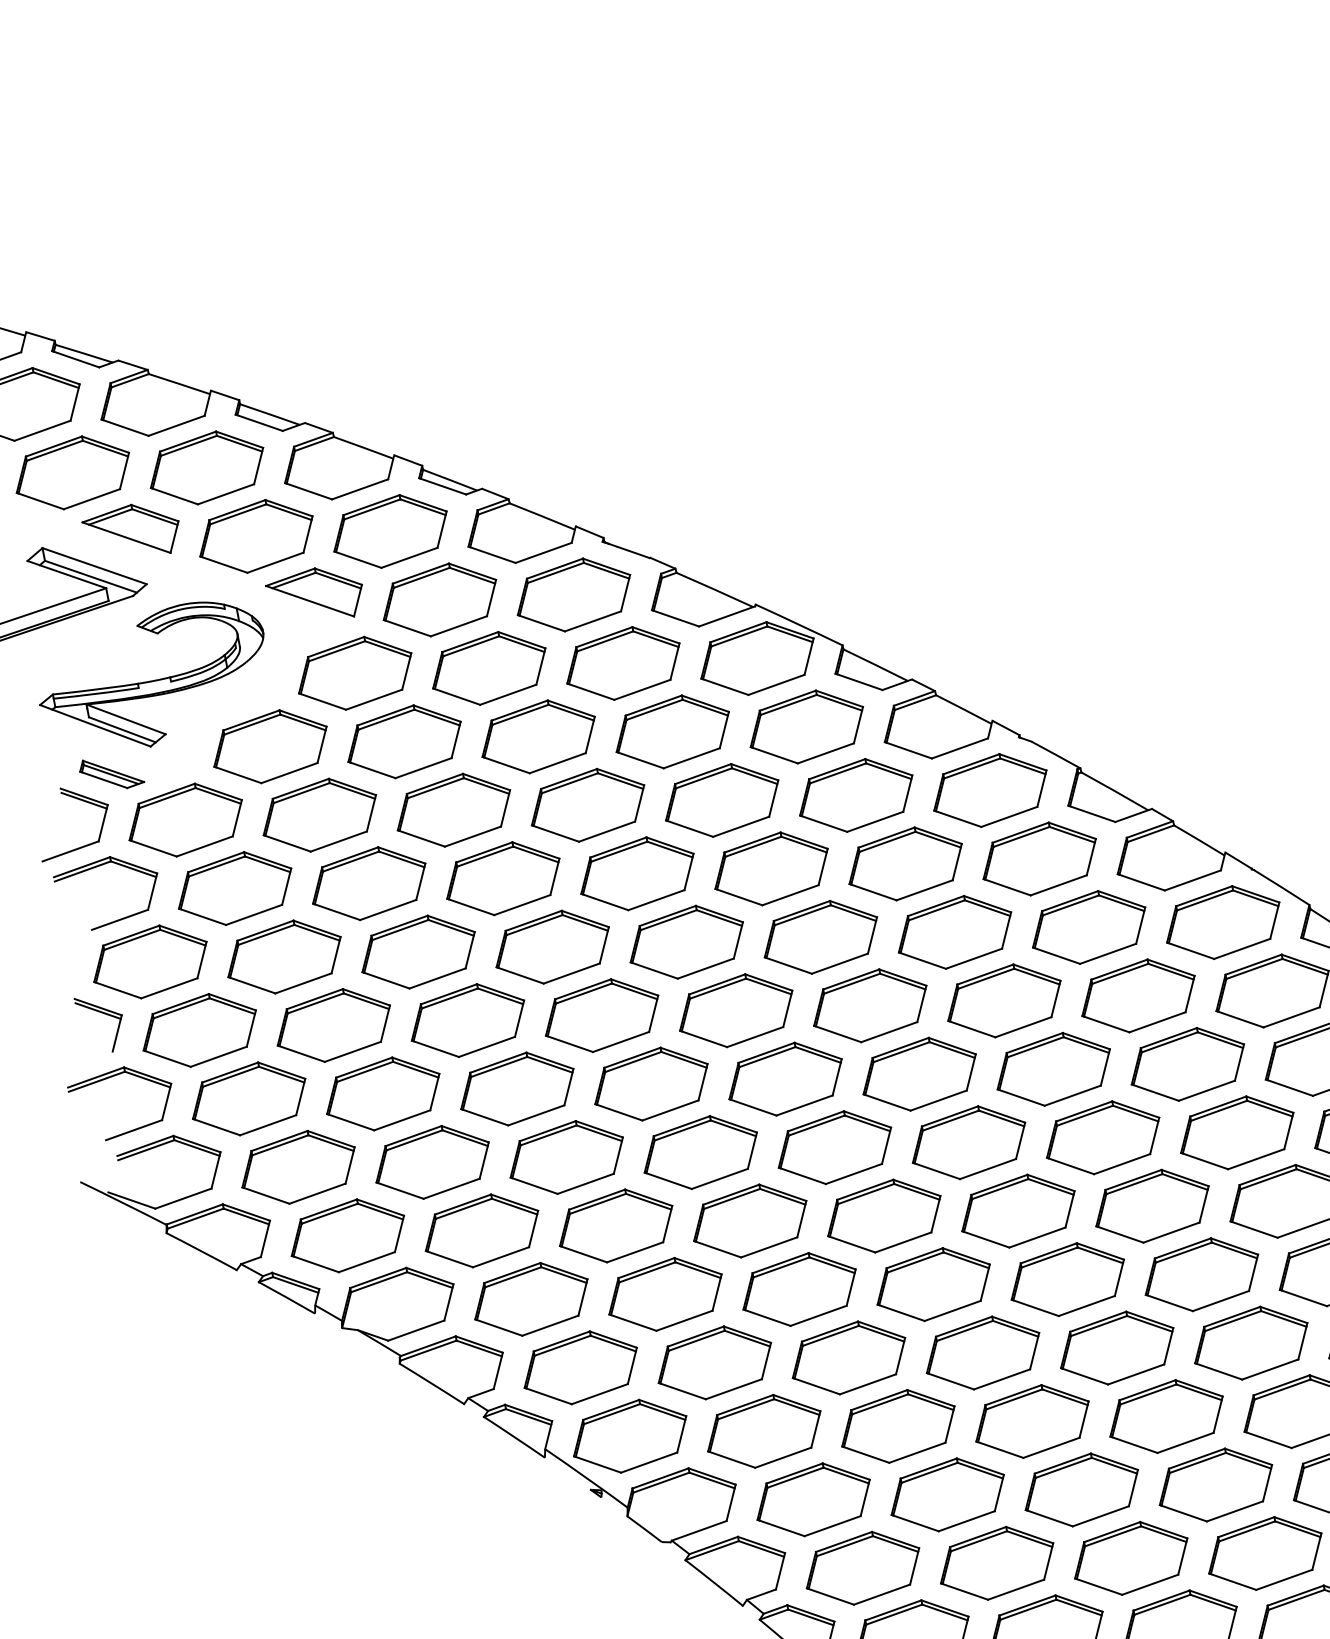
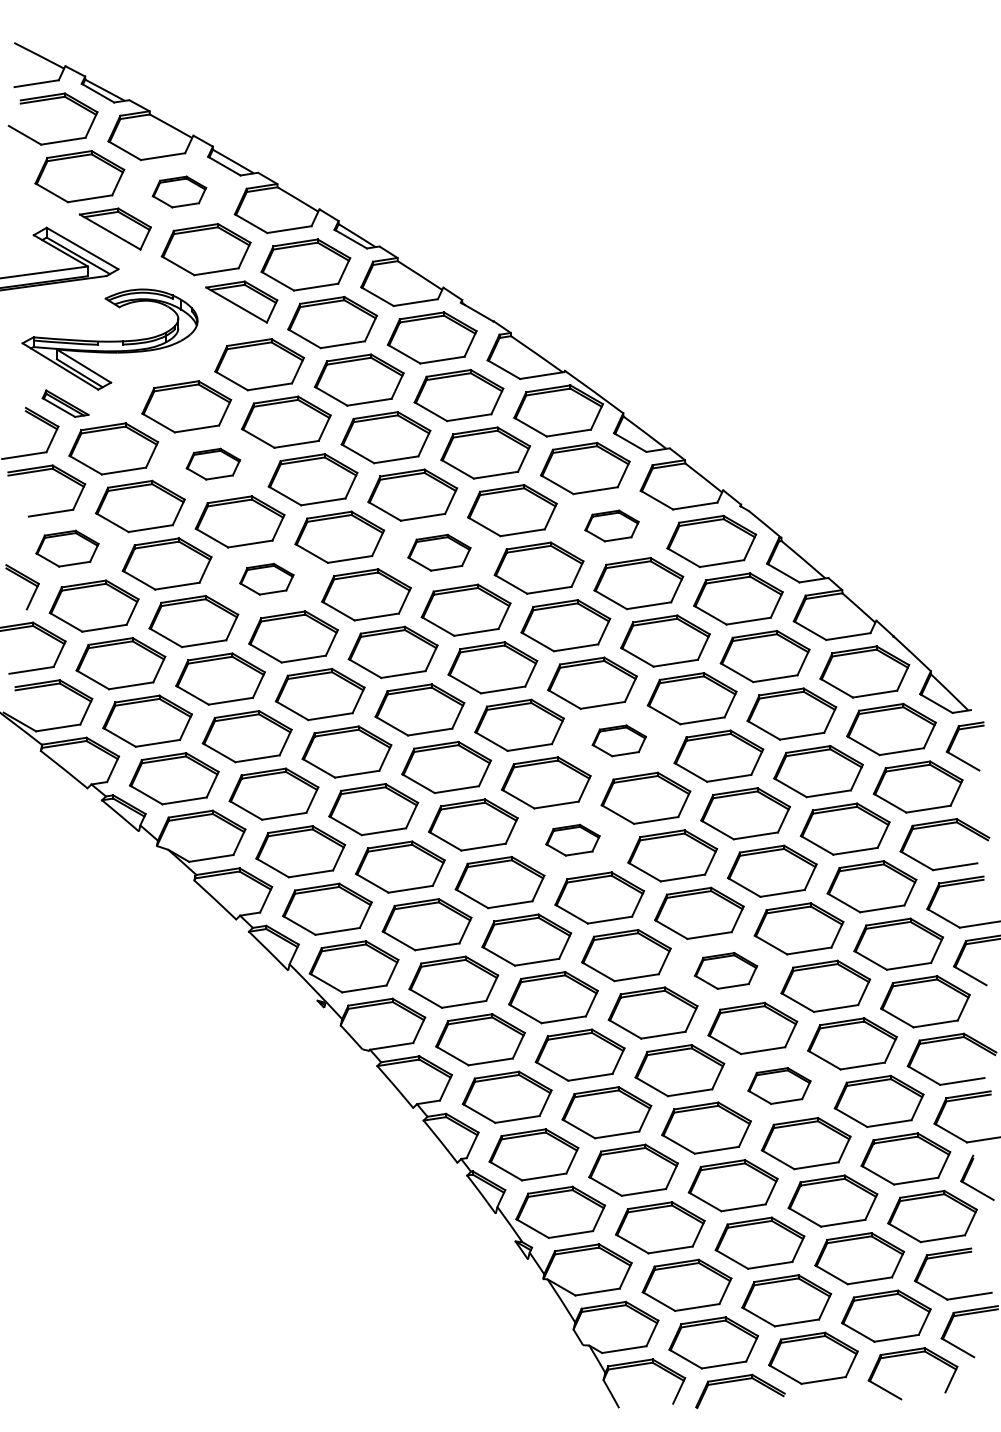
part: (206, 467) -> (179, 191), size x0.6
part: (855, 794) -> (611, 525), size x0.6
part: (319, 814) -> (213, 463), size x0.6
part: (637, 873) -> (439, 552), size x0.7
part: (417, 950) -> (266, 578), size x0.6
part: (150, 961) -> (67, 548), size x0.7
part: (919, 1073) -> (619, 740), size x0.6
part: (883, 1215) -> (572, 839), size x0.6
part: (1116, 1347) -> (725, 970), size x0.7
part: (1215, 1484) -> (779, 1085), size x0.7

